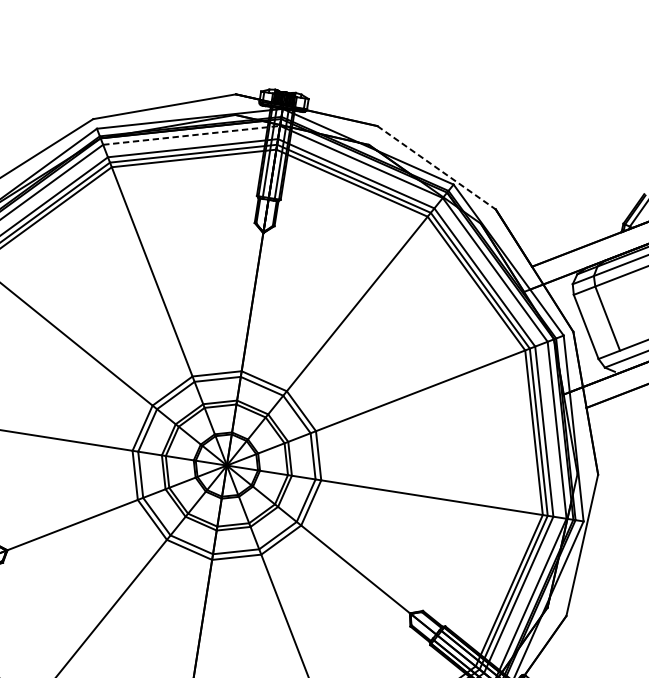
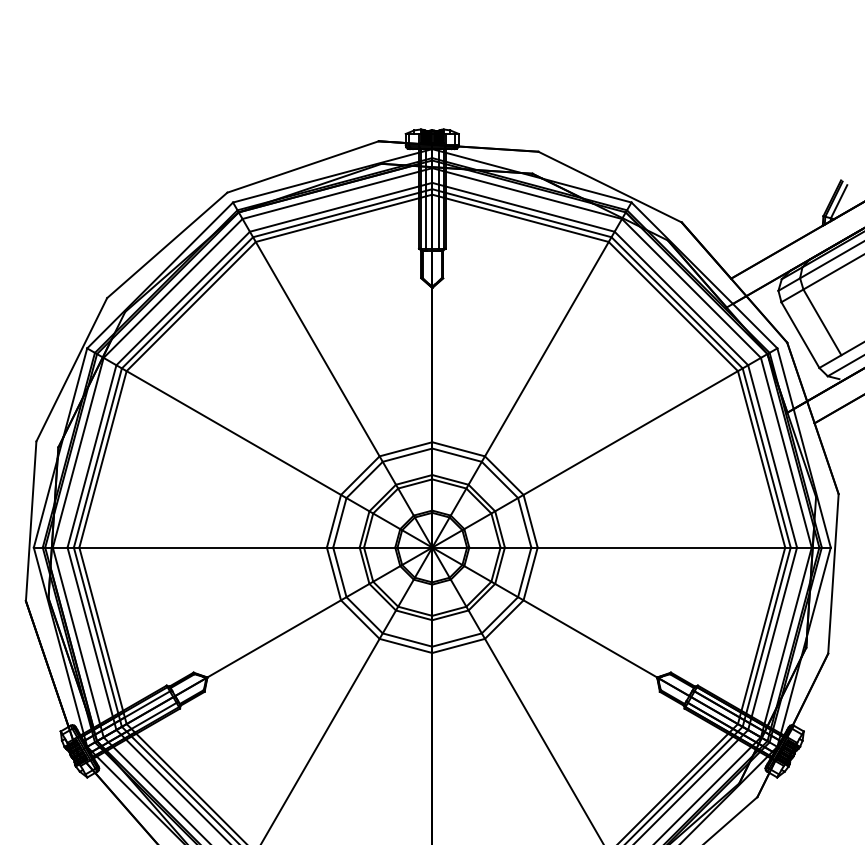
line: (191, 135) -> (337, 193), dashed -> solid
line: (436, 168) -> (610, 187), dashed -> solid

